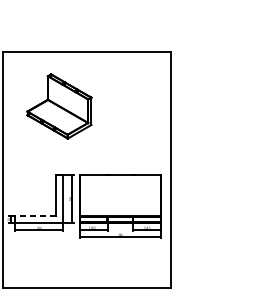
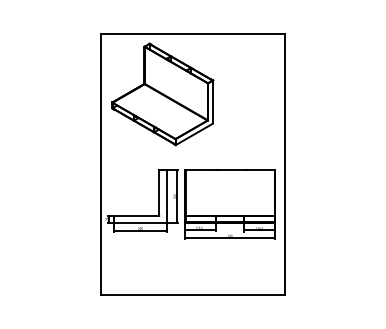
part: (59, 106) -> (162, 94), size x1.43
line: (35, 216) -> (136, 215), dashed -> solid

